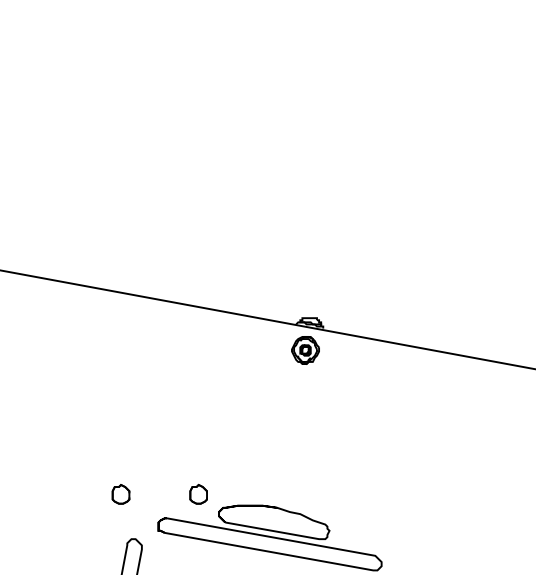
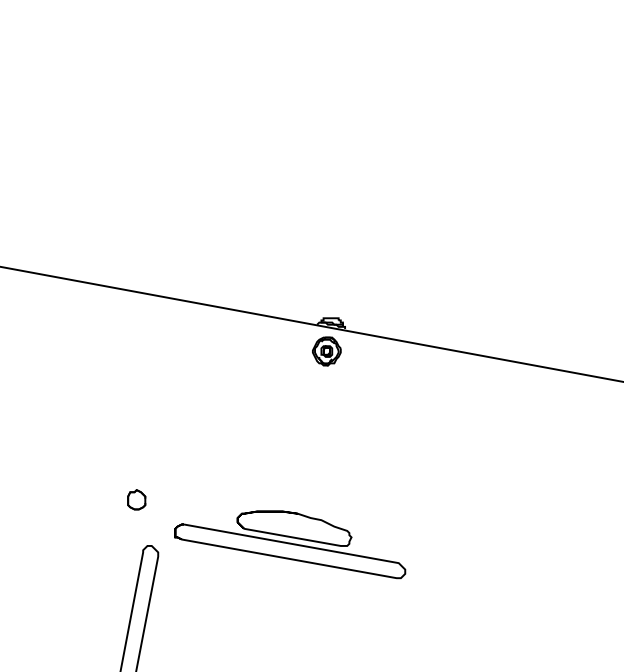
part: (198, 494) -> (216, 499), removed

